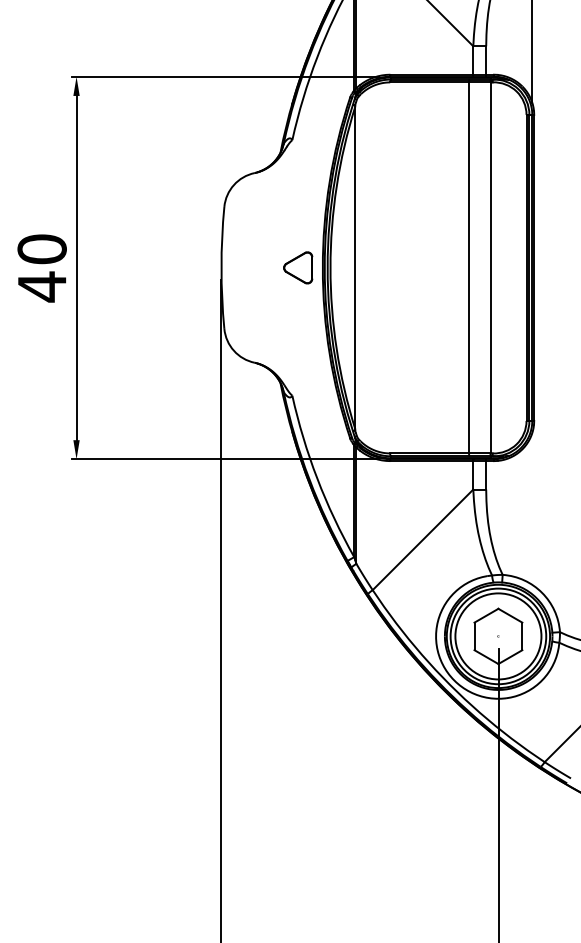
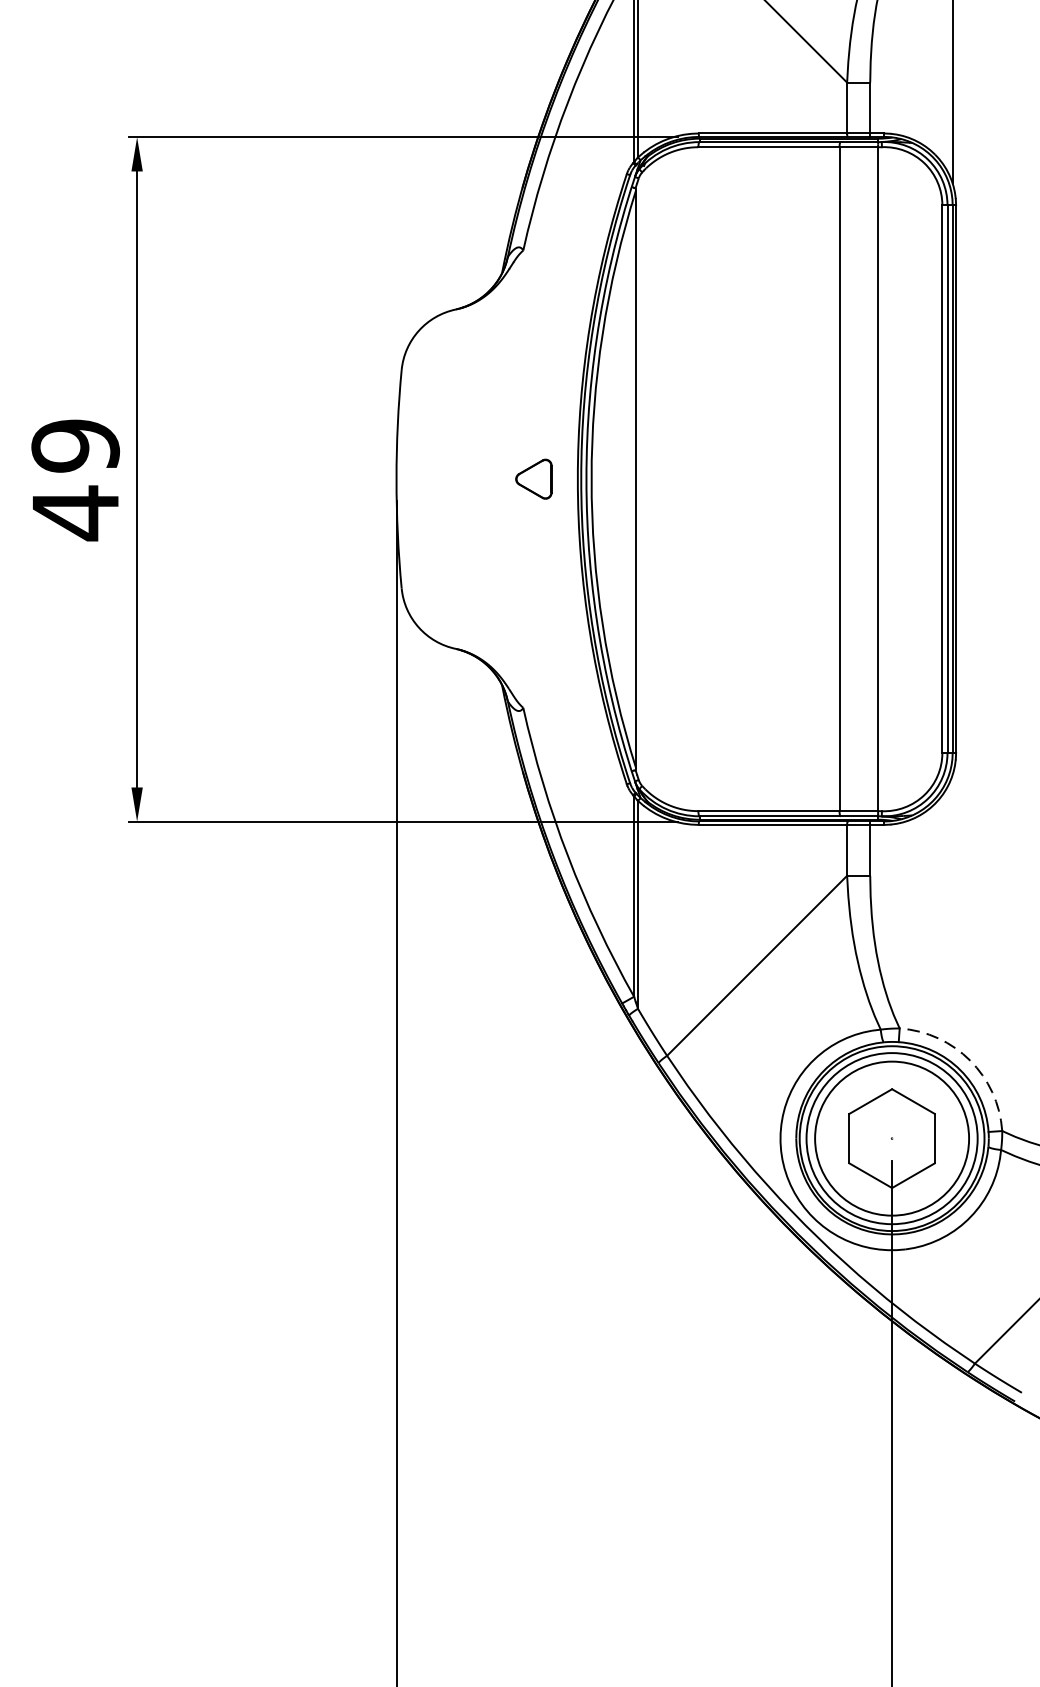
text: (41, 249) -> (74, 446), 40 -> 49
part: (298, 267) -> (534, 478), size x0.7
arc: (542, 592) -> (970, 1060), solid -> dashed

